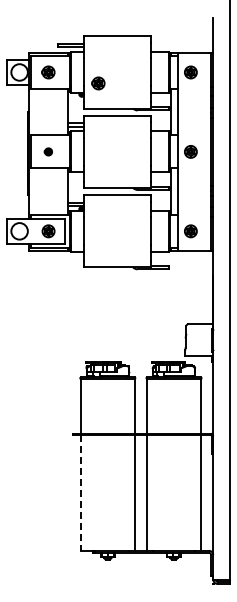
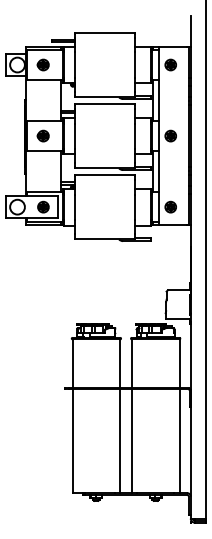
part: (98, 83) -> (88, 74), removed
part: (48, 151) -> (43, 135), size x1.67
line: (81, 492) -> (72, 440), dashed -> solid

